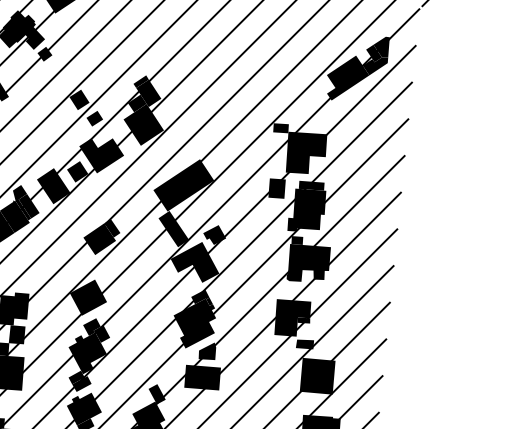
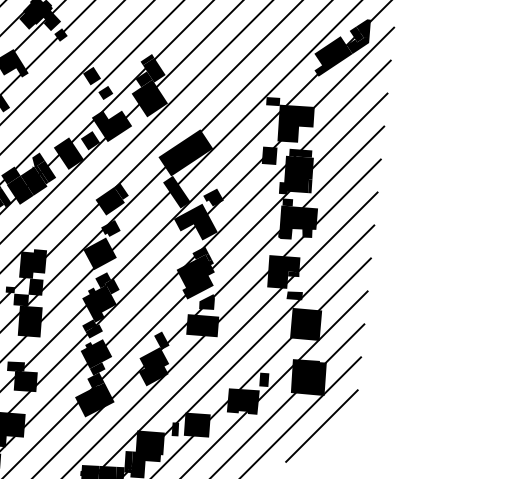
fill: (322, 222) -> (310, 186), added
fill: (100, 269) -> (110, 228), added

